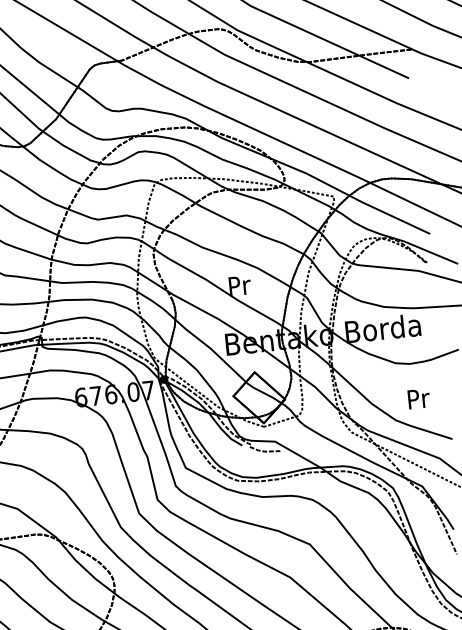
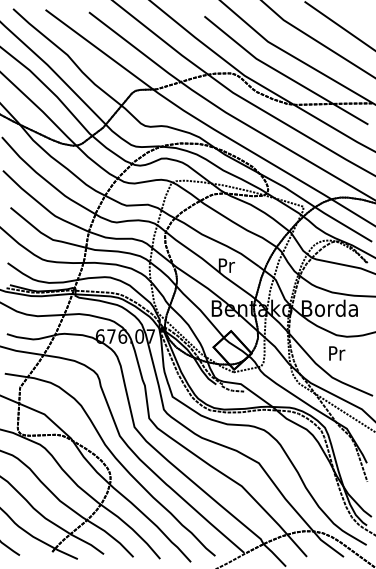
text: (419, 398) -> (337, 353), moved

